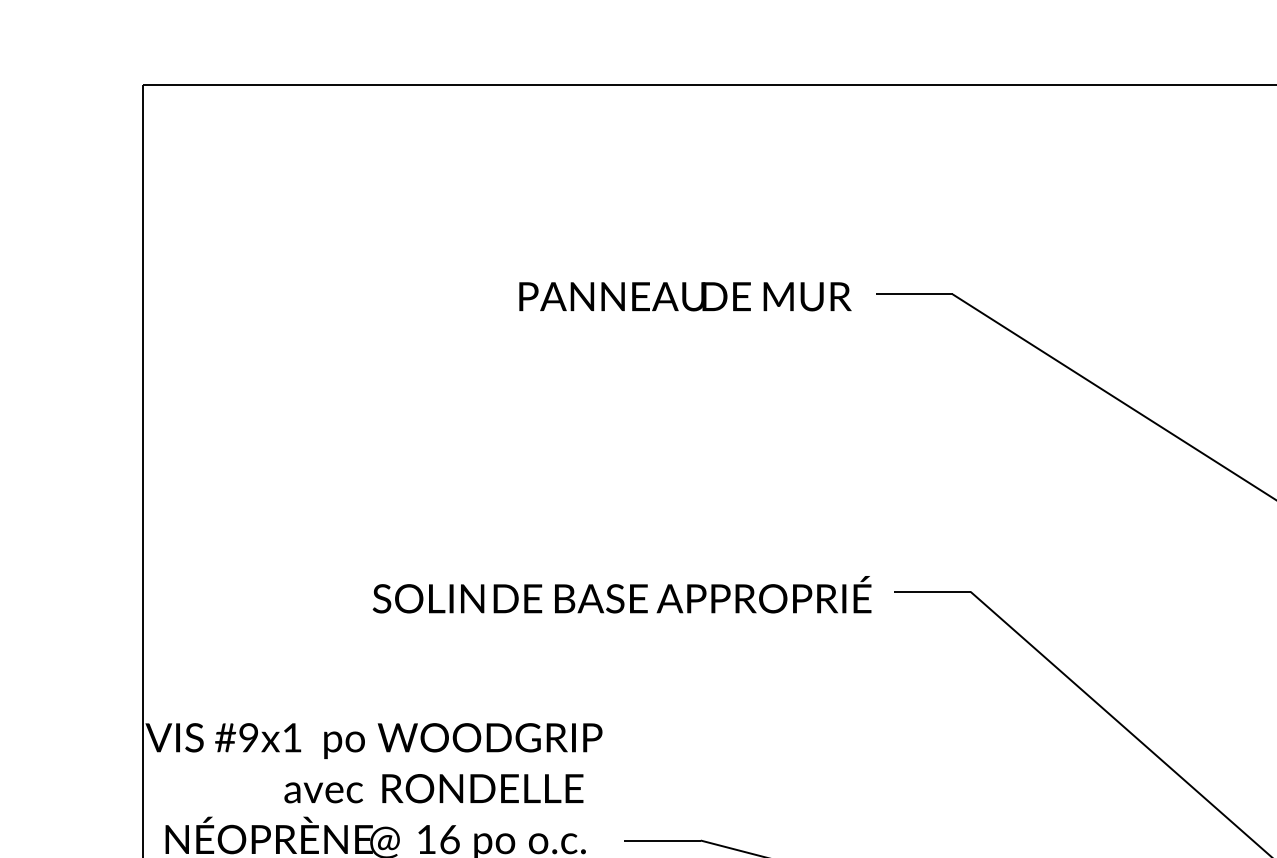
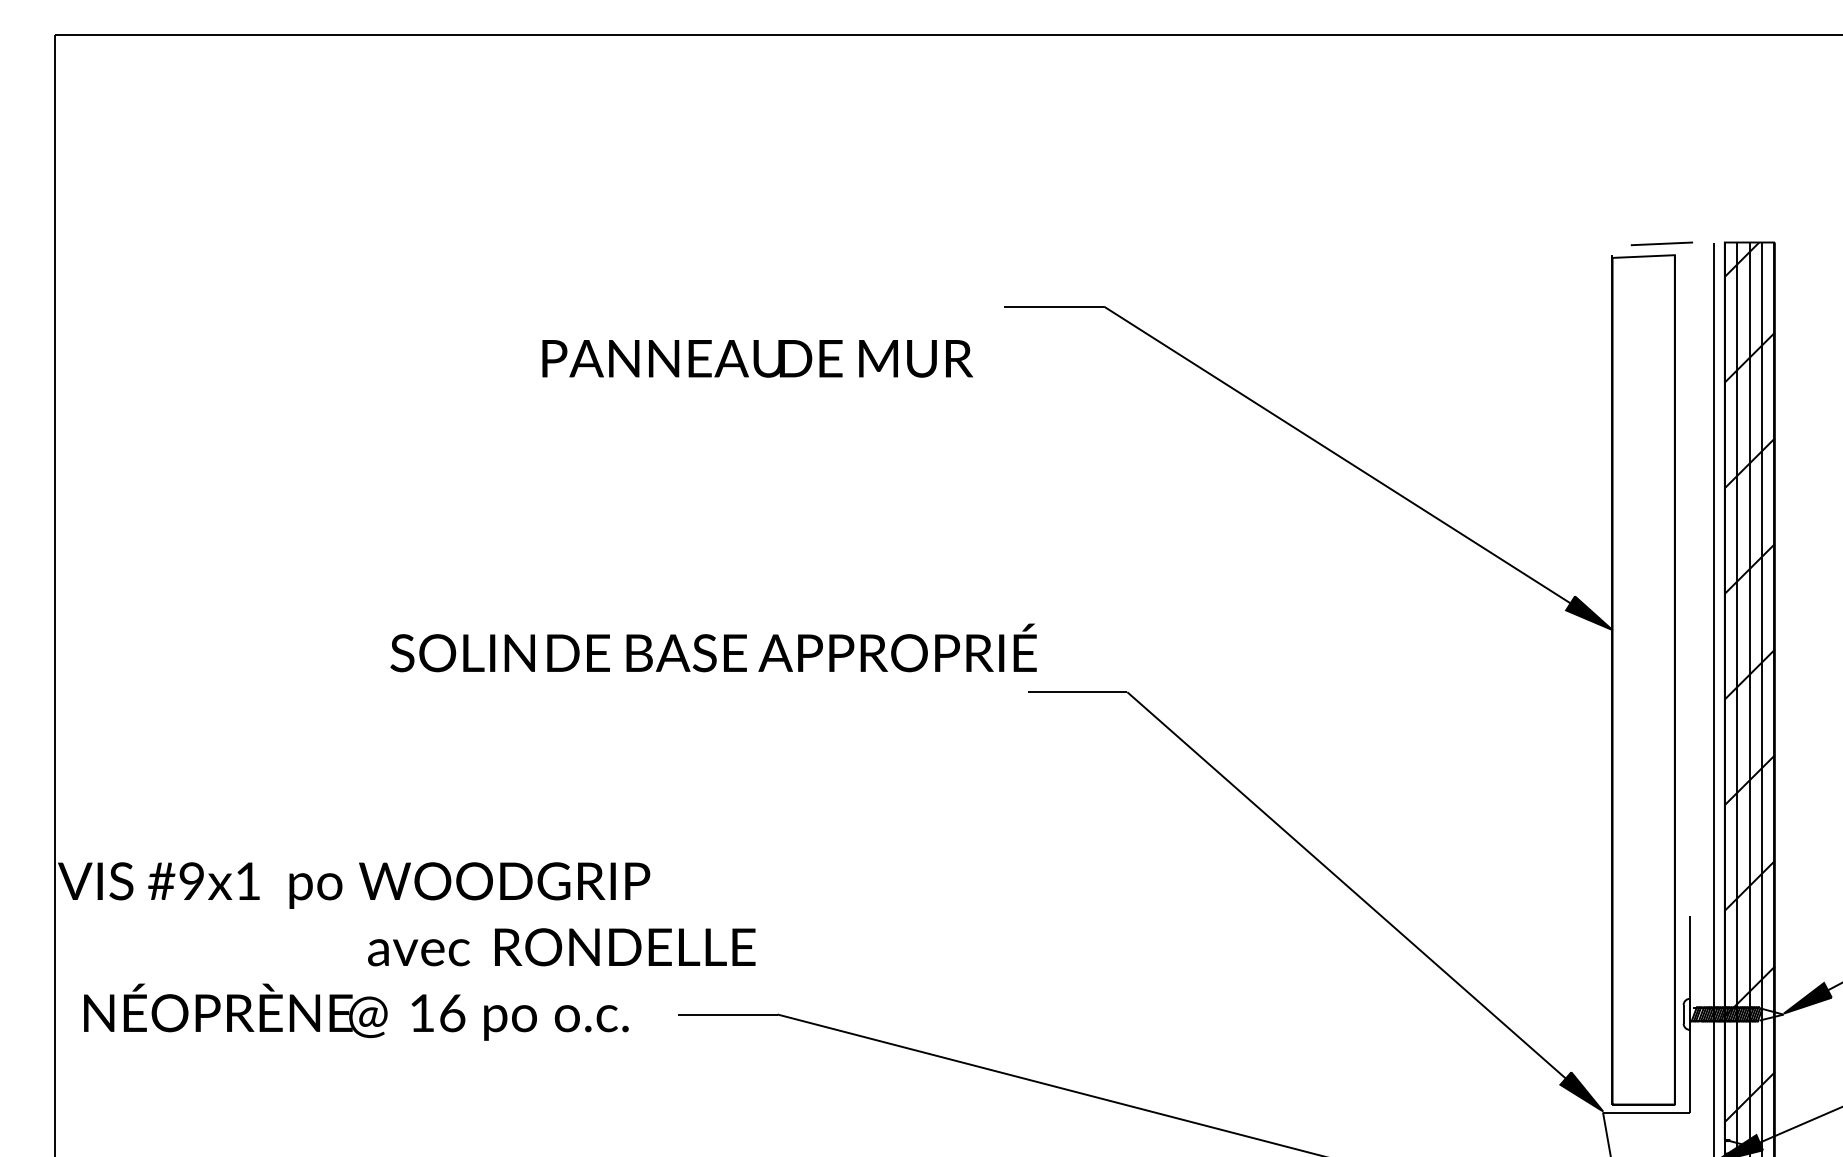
text: (685, 296) -> (757, 358), moved
text: (621, 594) -> (713, 647), moved
text: (433, 788) -> (561, 947), moved

